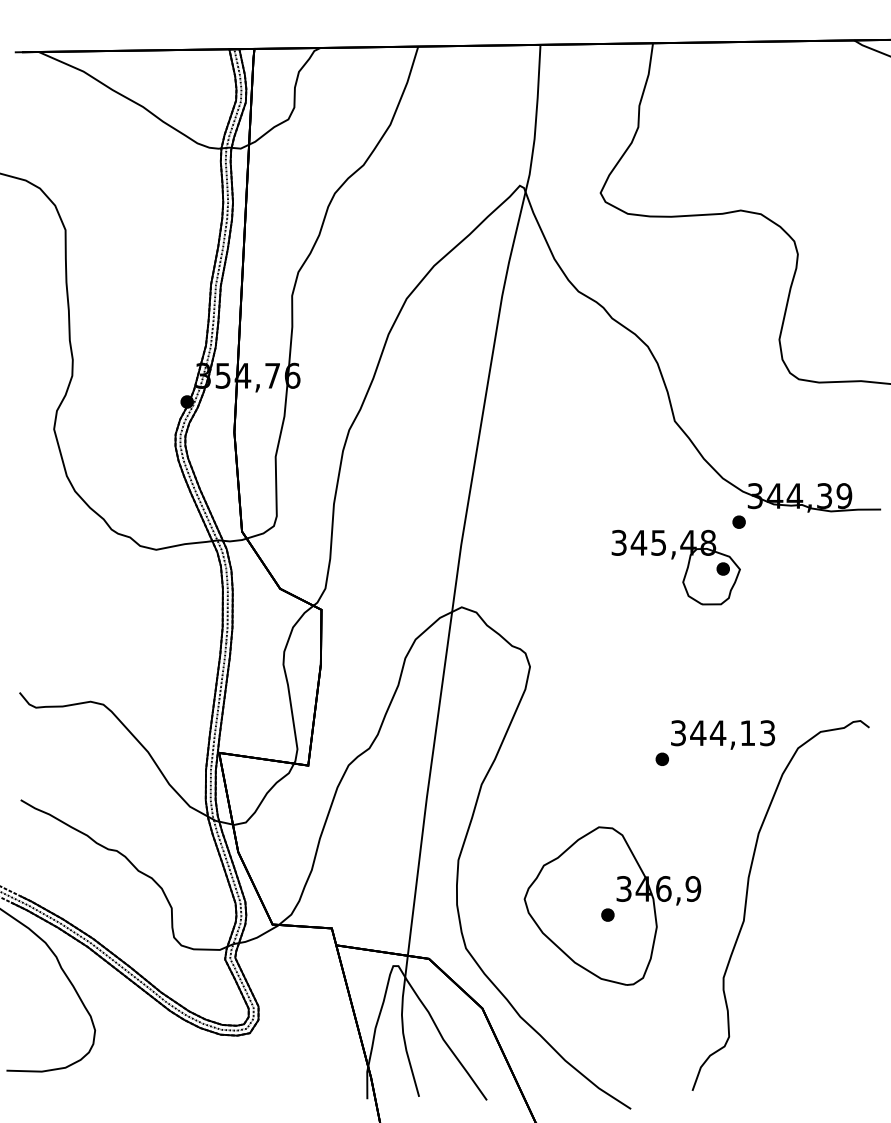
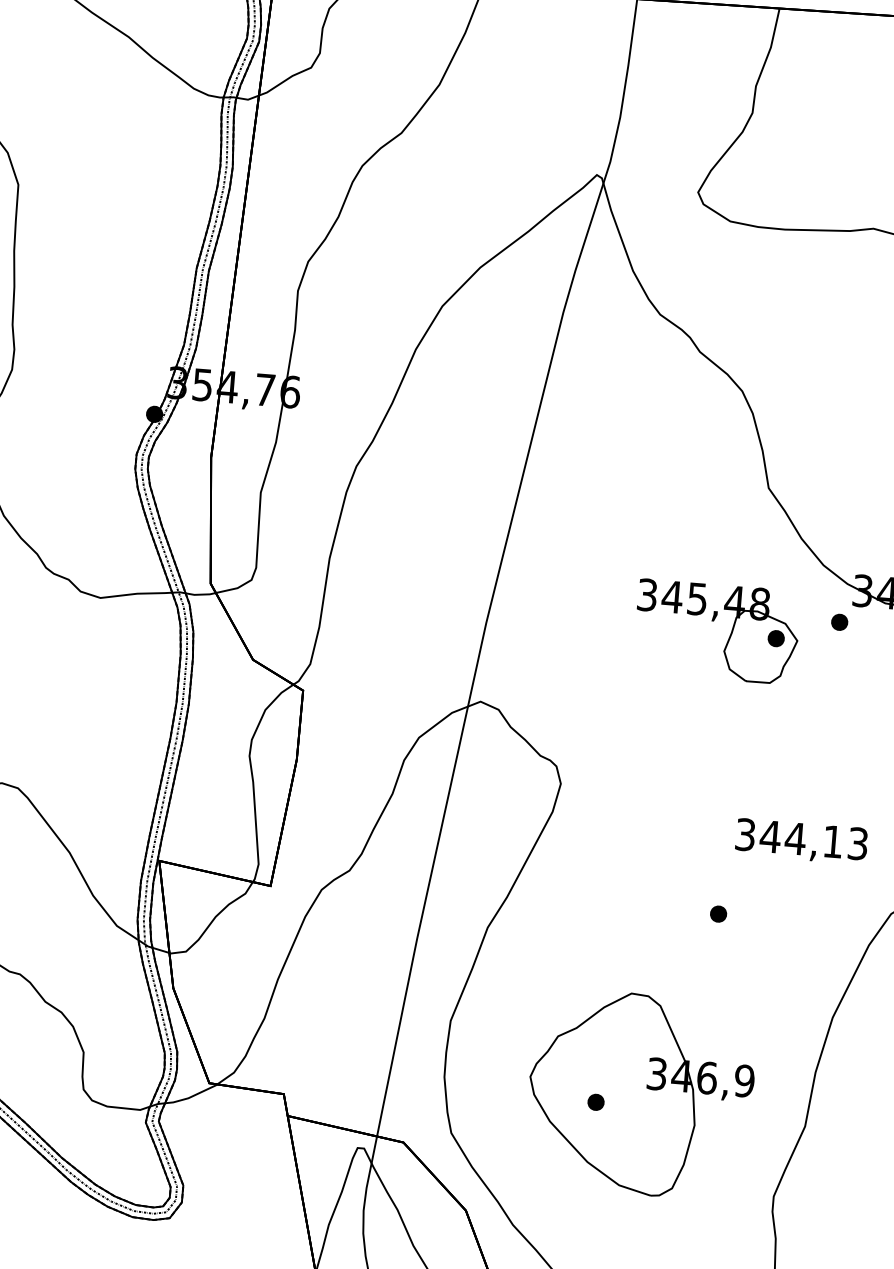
part: (673, 559) -> (714, 621), moved
text: (723, 734) -> (802, 840), moved
part: (607, 914) -> (595, 1101), moved

